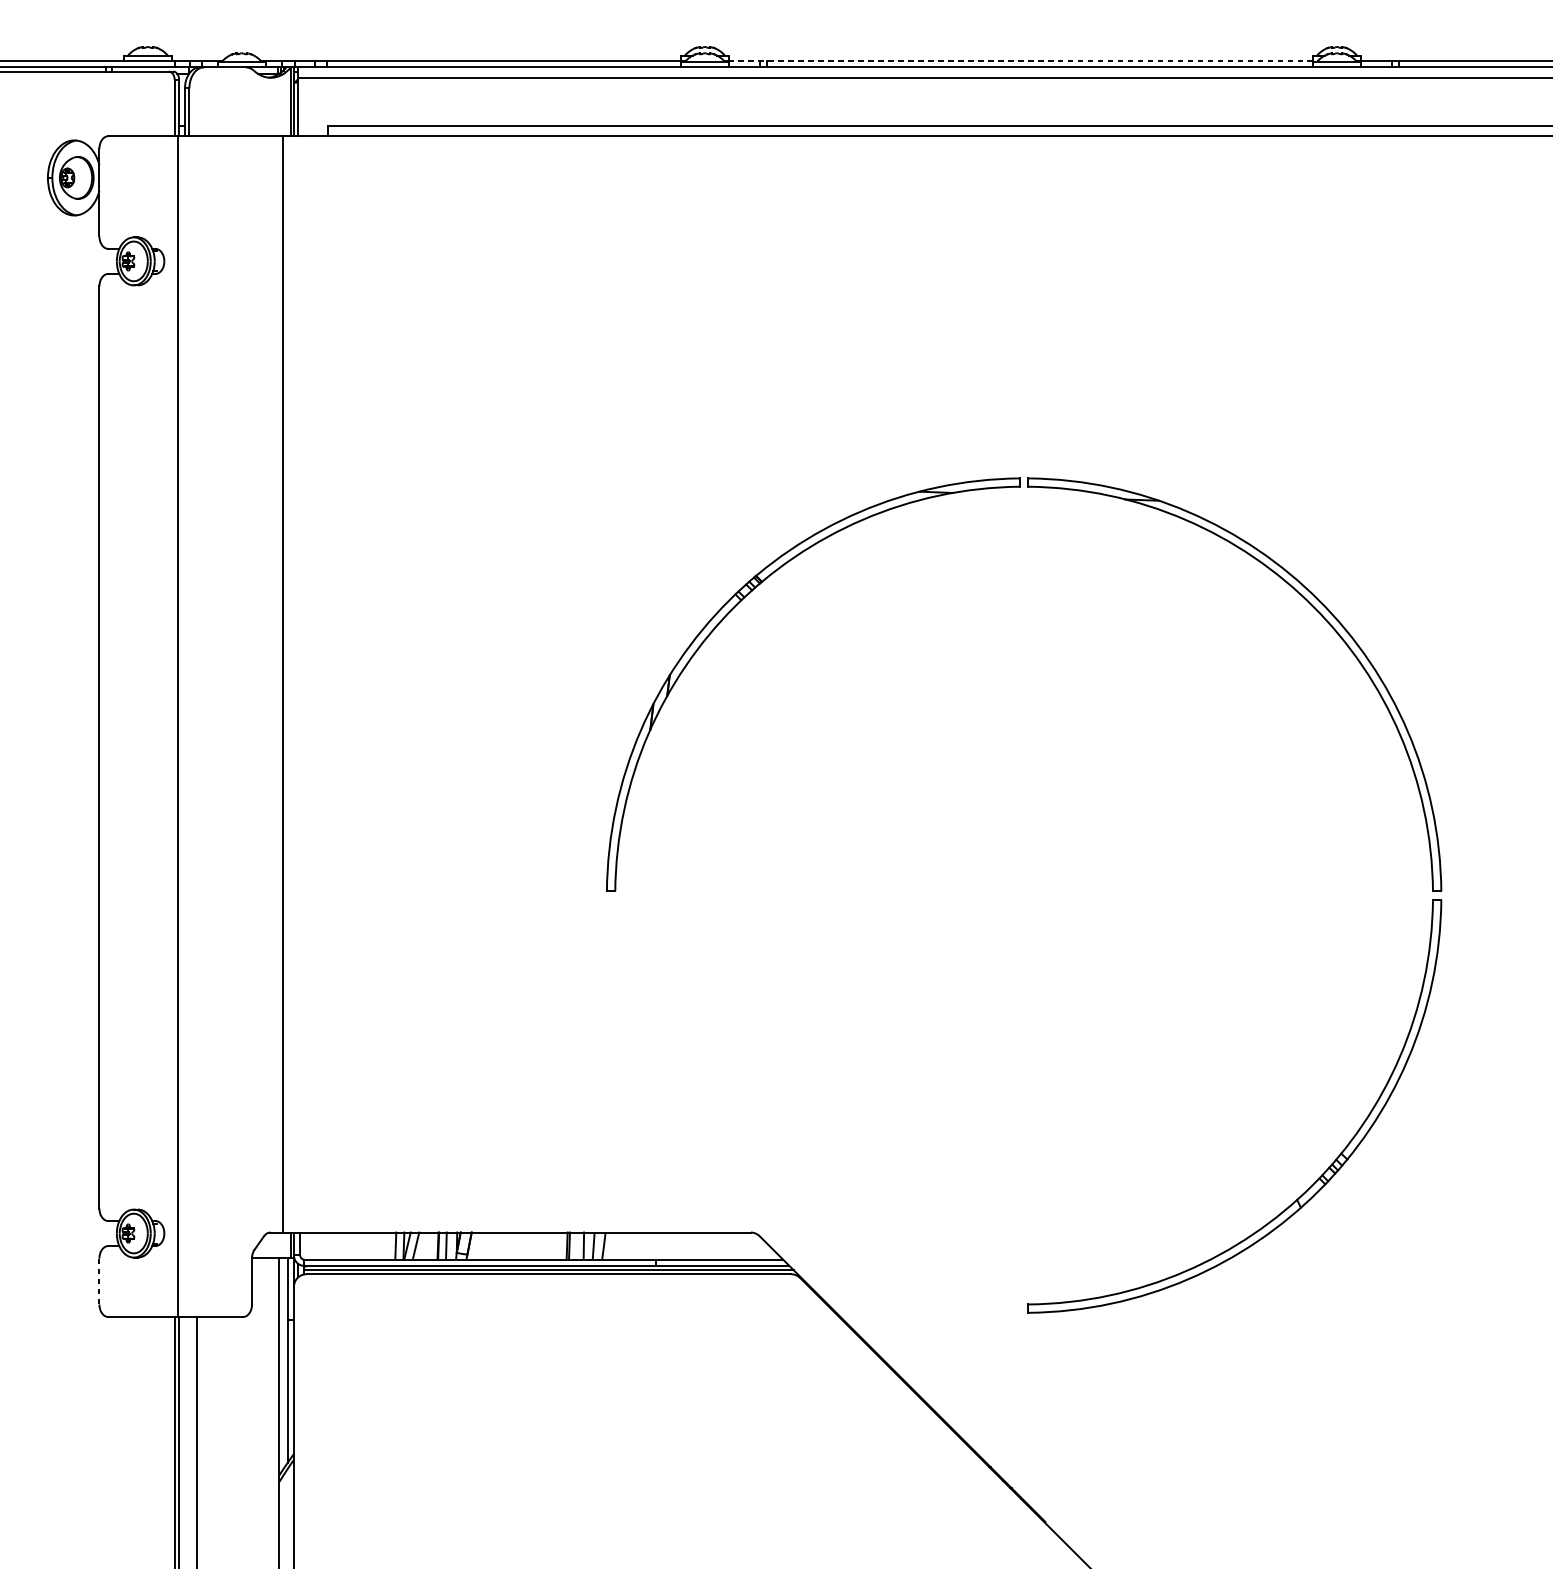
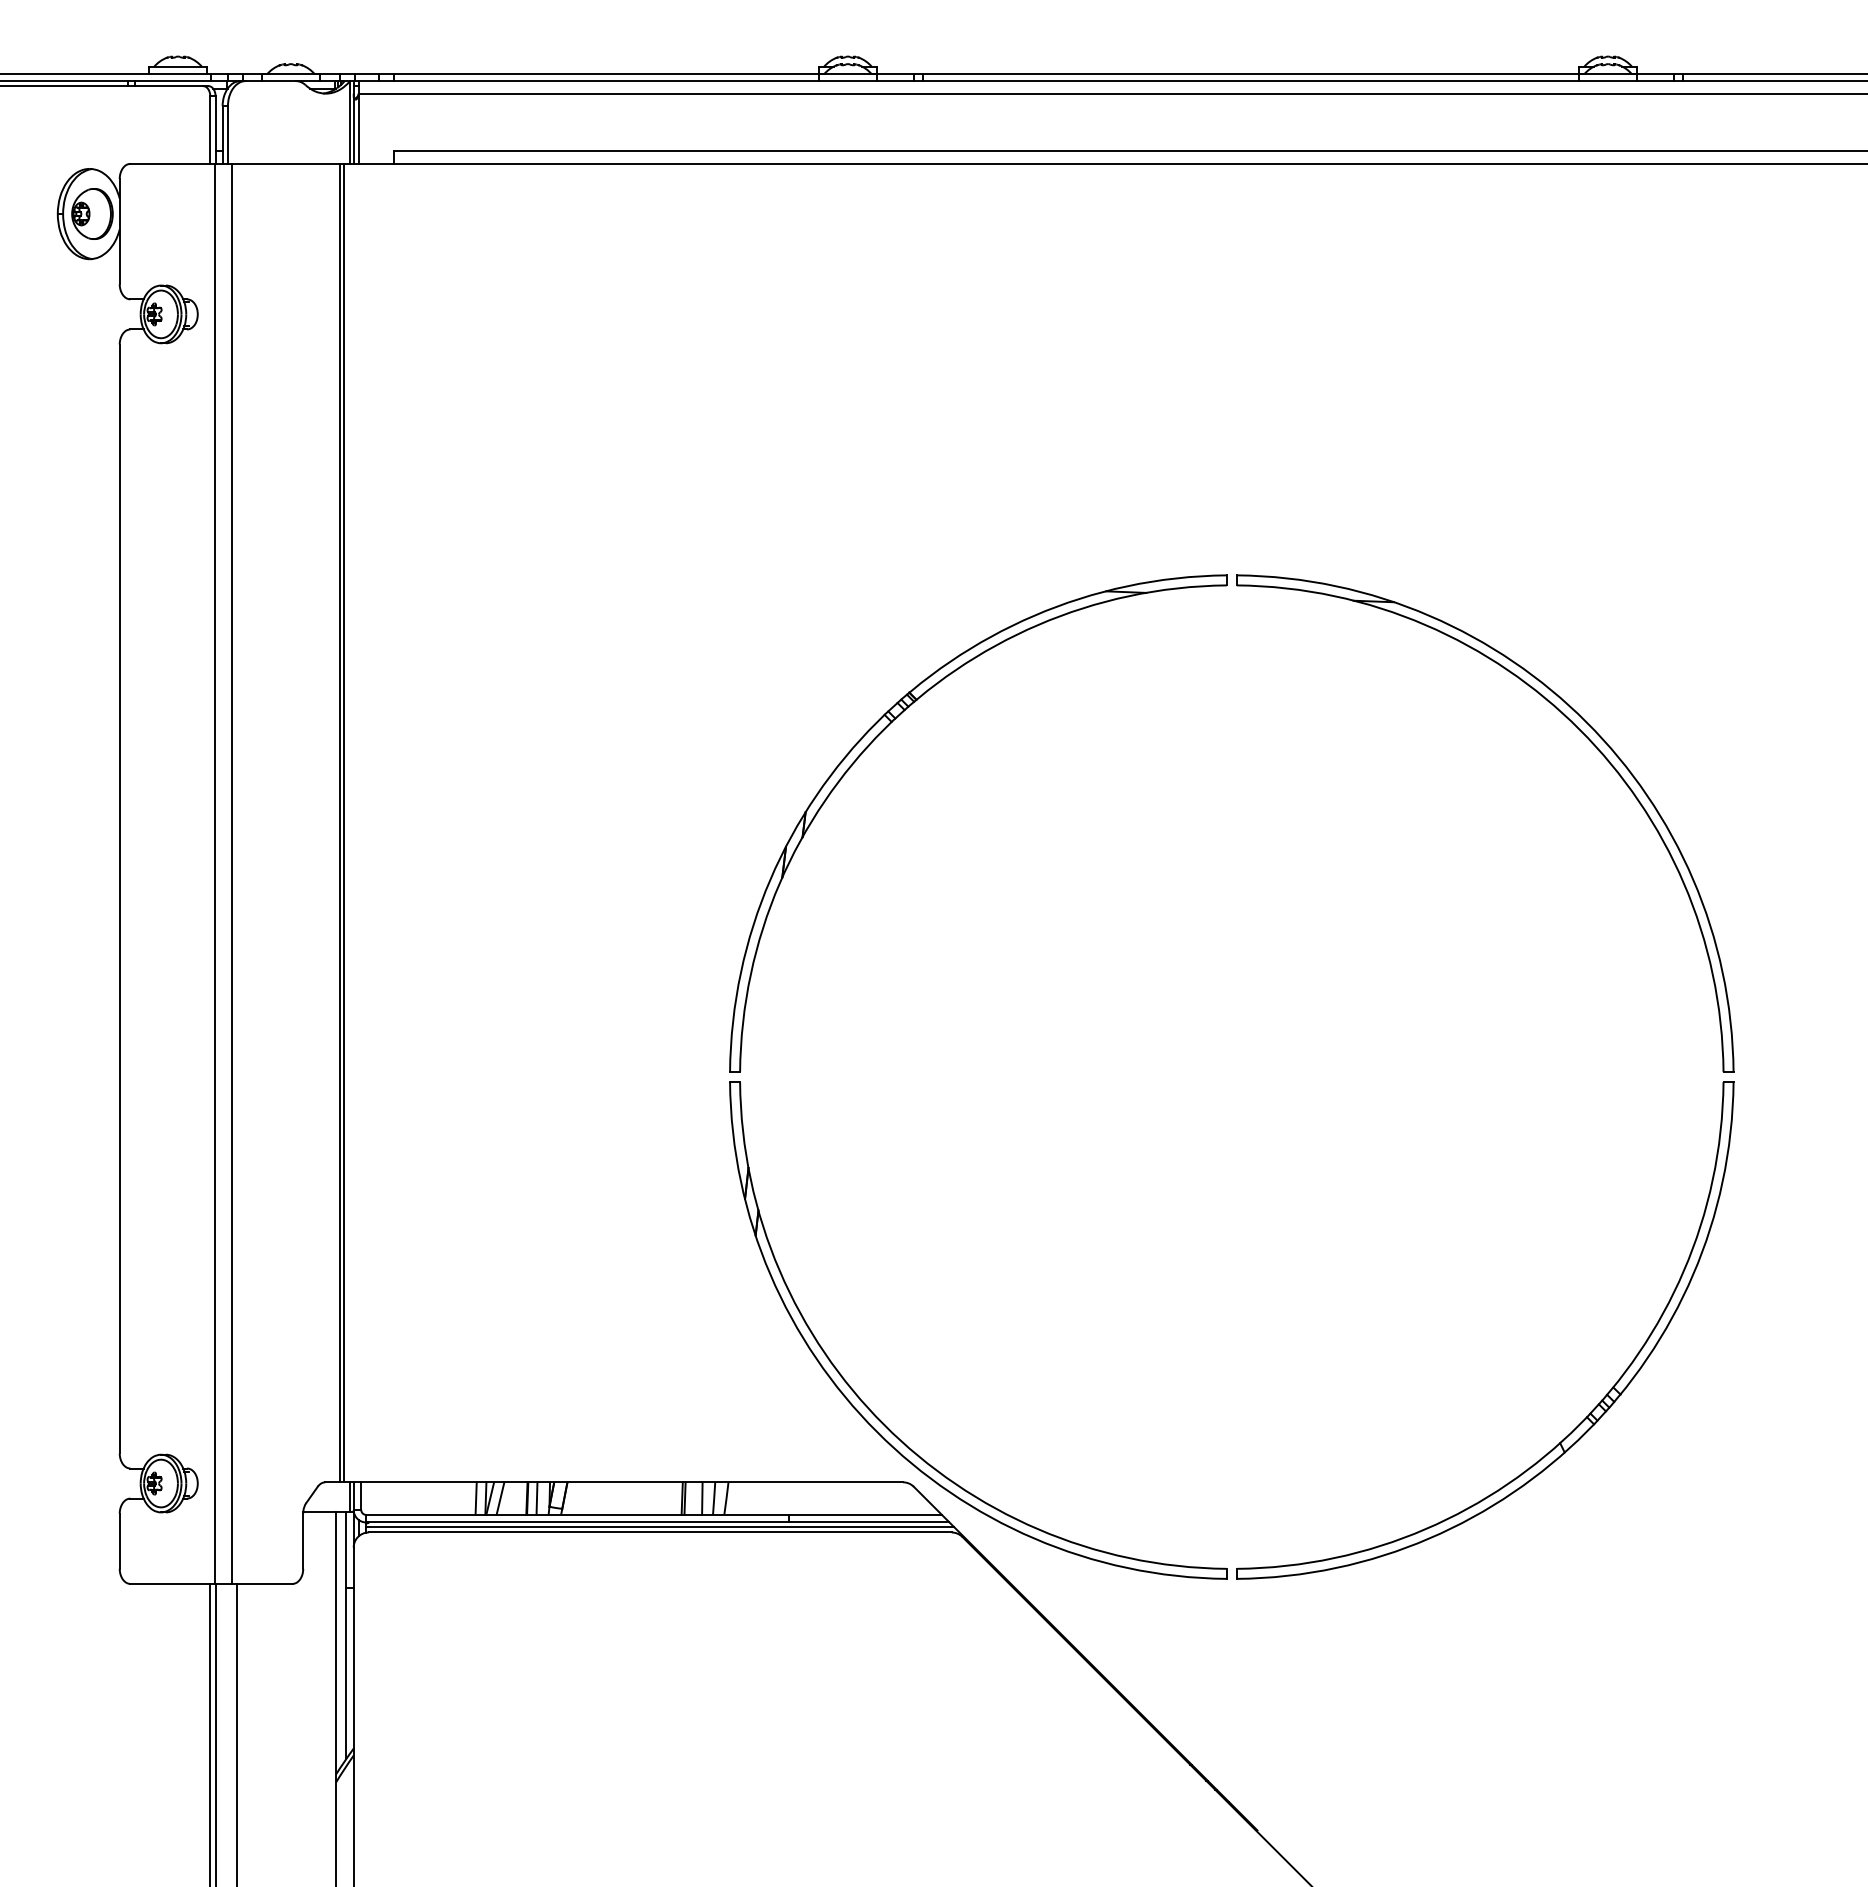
line: (1023, 61) -> (1230, 73), dashed -> solid
line: (285, 683) -> (343, 822), added
line: (193, 726) -> (232, 873), added
part: (735, 1183) -> (884, 1423), added
line: (99, 1281) -> (119, 1541), dashed -> solid

